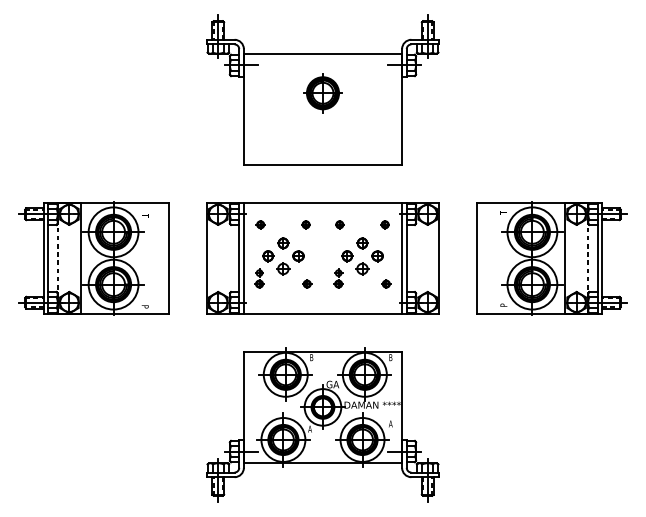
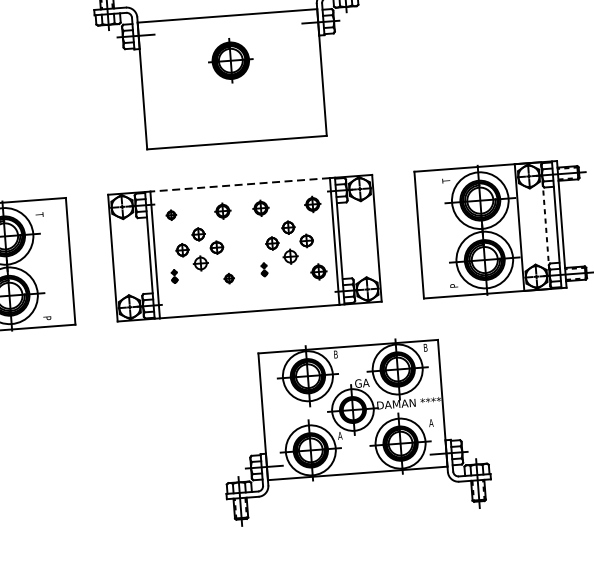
line: (322, 202) -> (239, 184), solid -> dashed
part: (305, 224) -> (222, 211), size x1.6
part: (339, 224) -> (260, 208), size x1.6
part: (384, 224) -> (311, 204), size x1.6
part: (259, 278) -> (174, 276), size x0.6
part: (338, 278) -> (264, 269), size x0.6
part: (386, 283) -> (319, 271), size x1.6
part: (322, 424) -> (353, 429), moved

